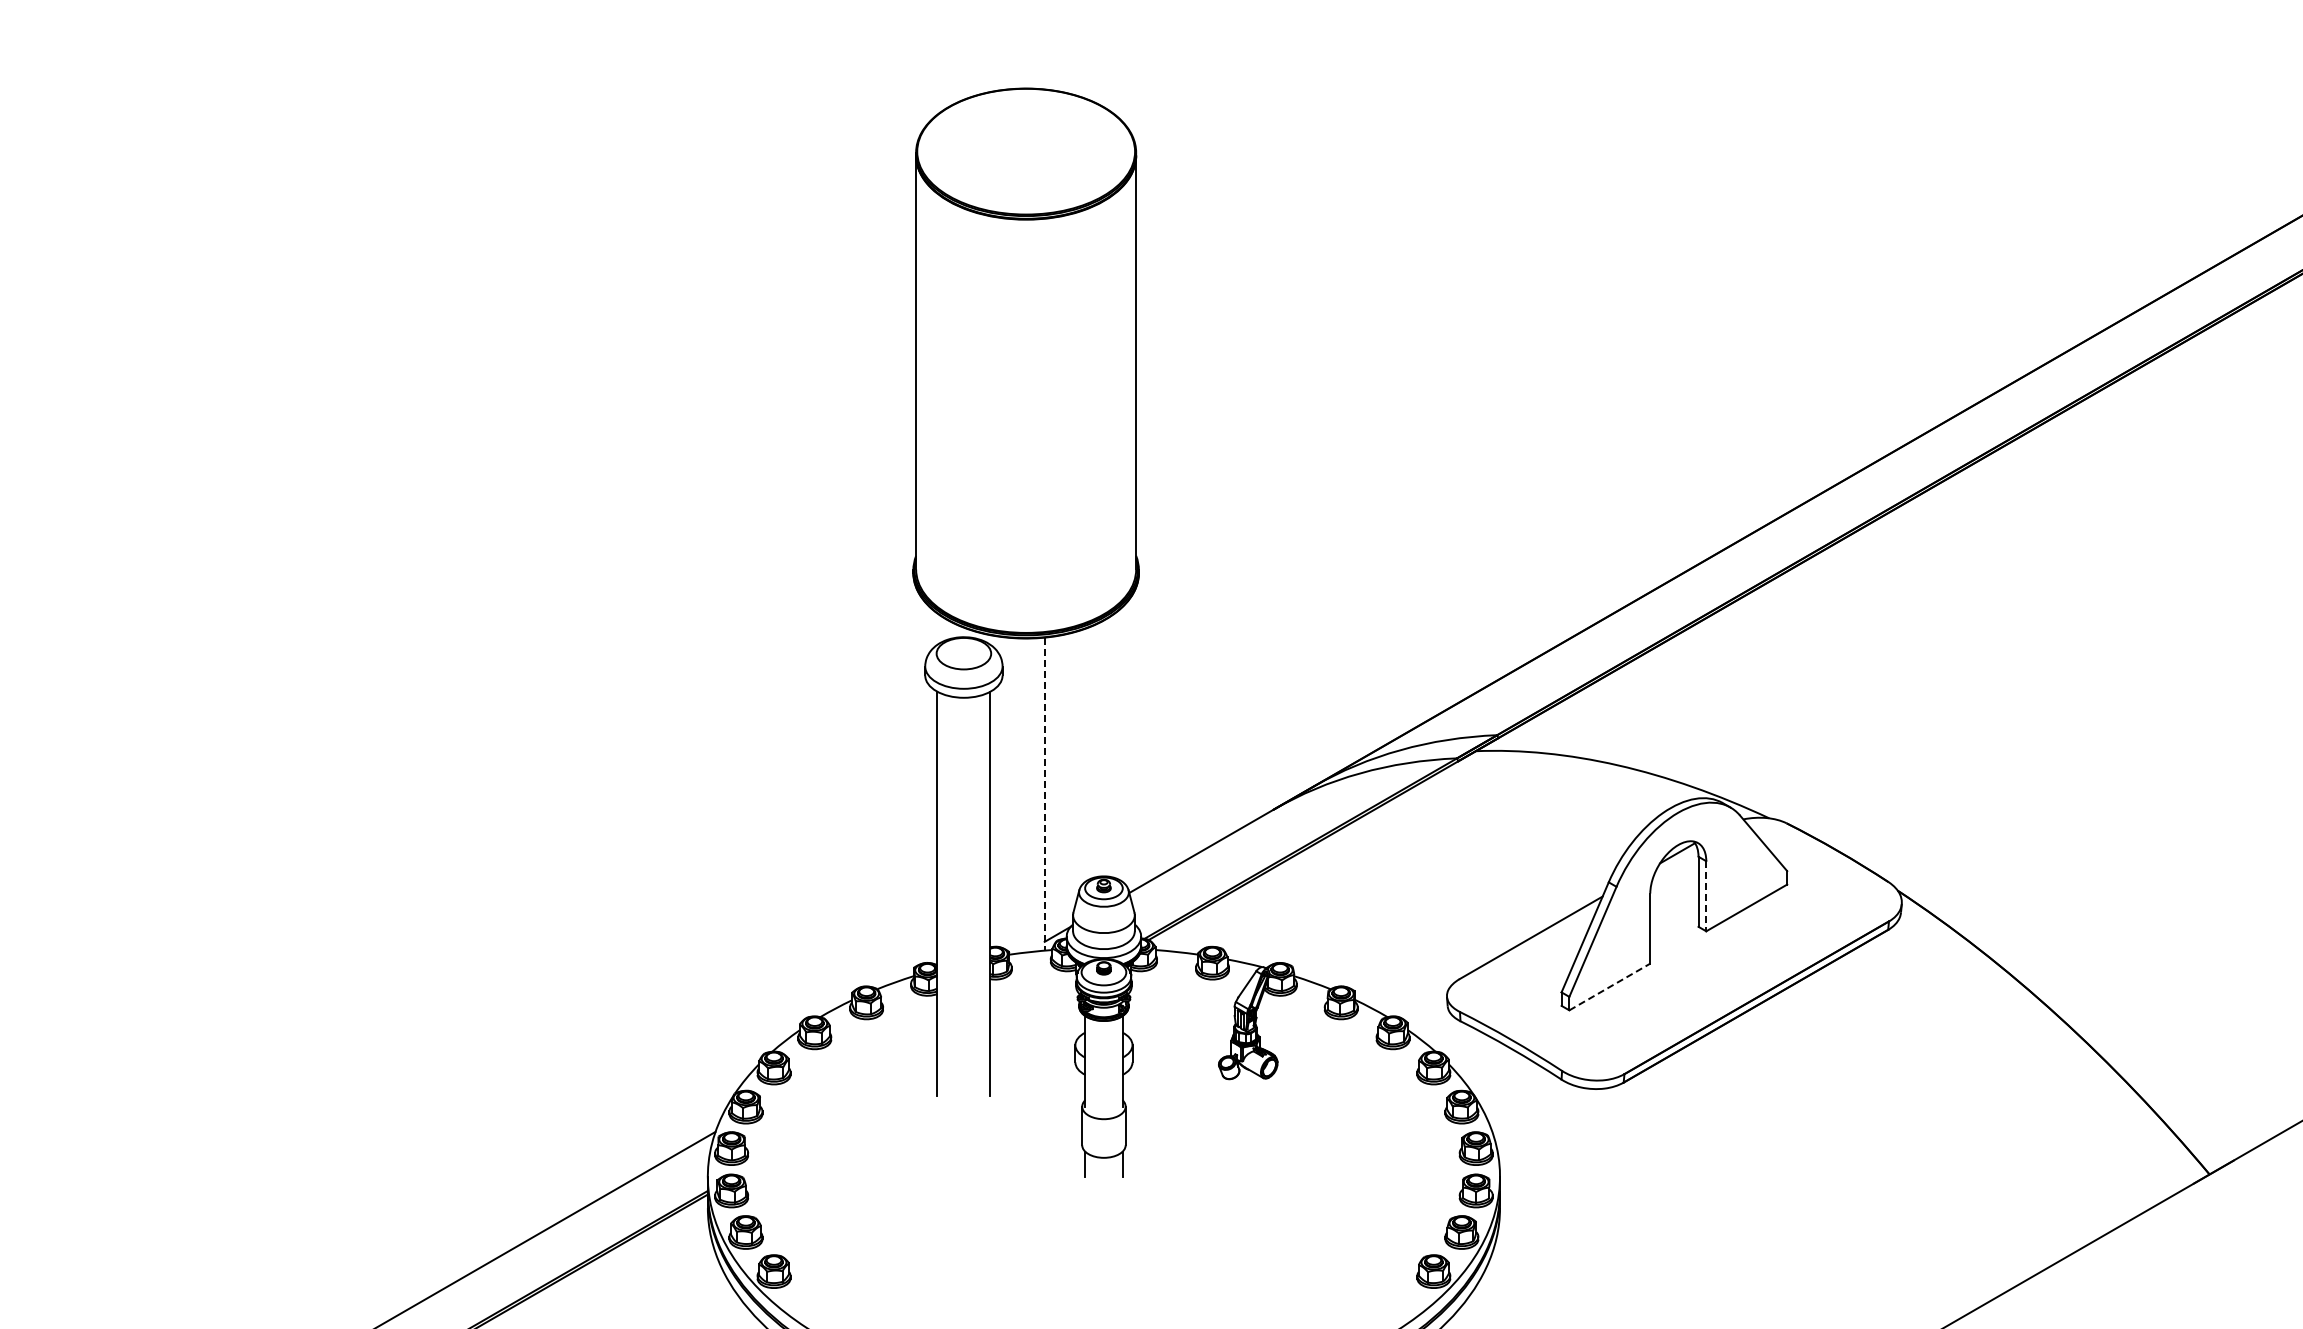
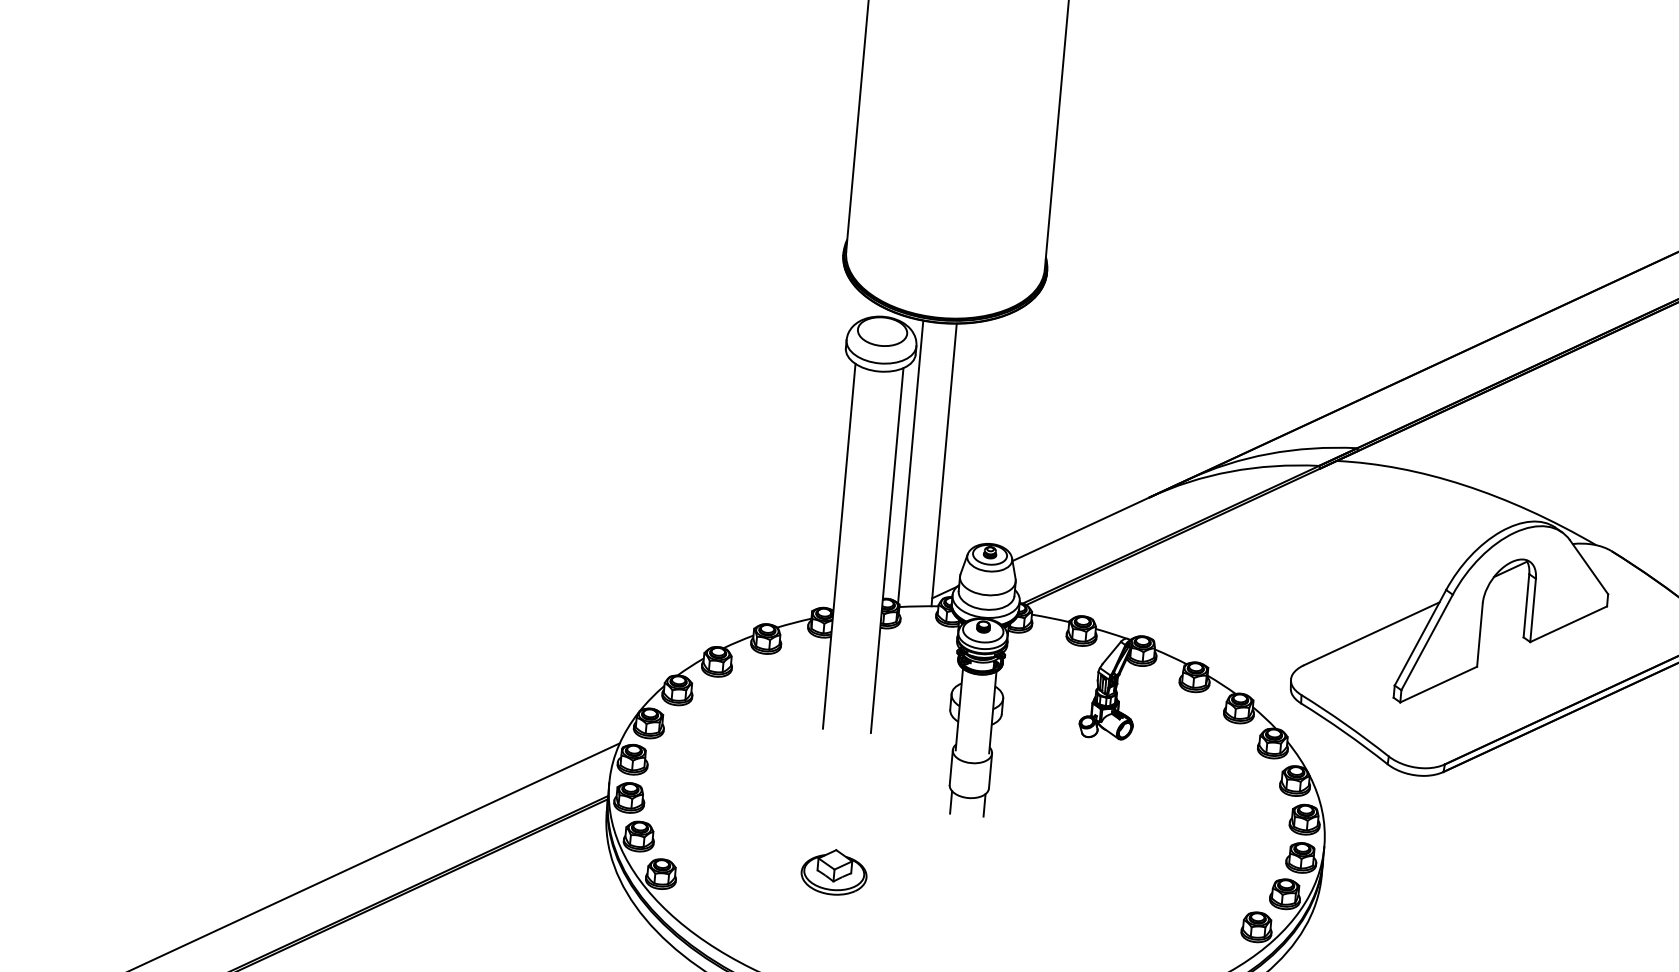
line: (1007, 793) -> (910, 461), added
line: (1044, 794) -> (943, 465), dashed -> solid
line: (1706, 896) -> (1533, 610), dashed -> solid
line: (1609, 987) -> (1438, 685), dashed -> solid
part: (963, 1252) -> (833, 872), added

